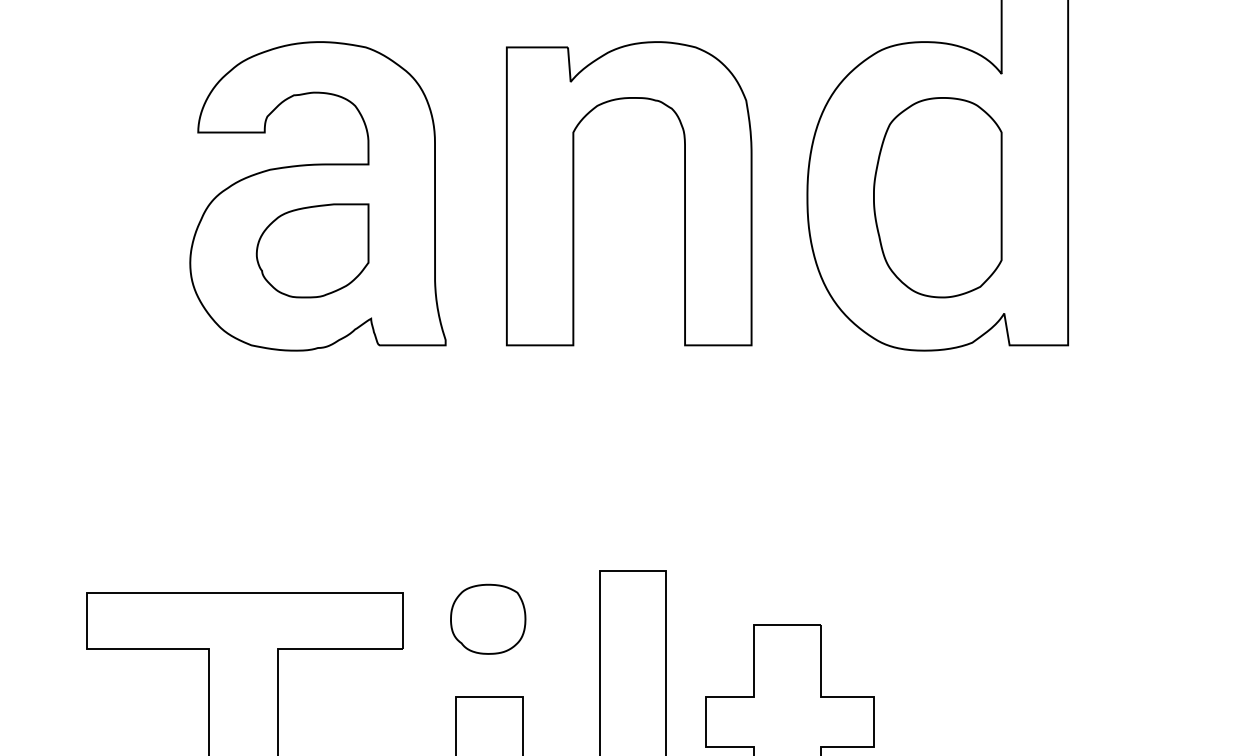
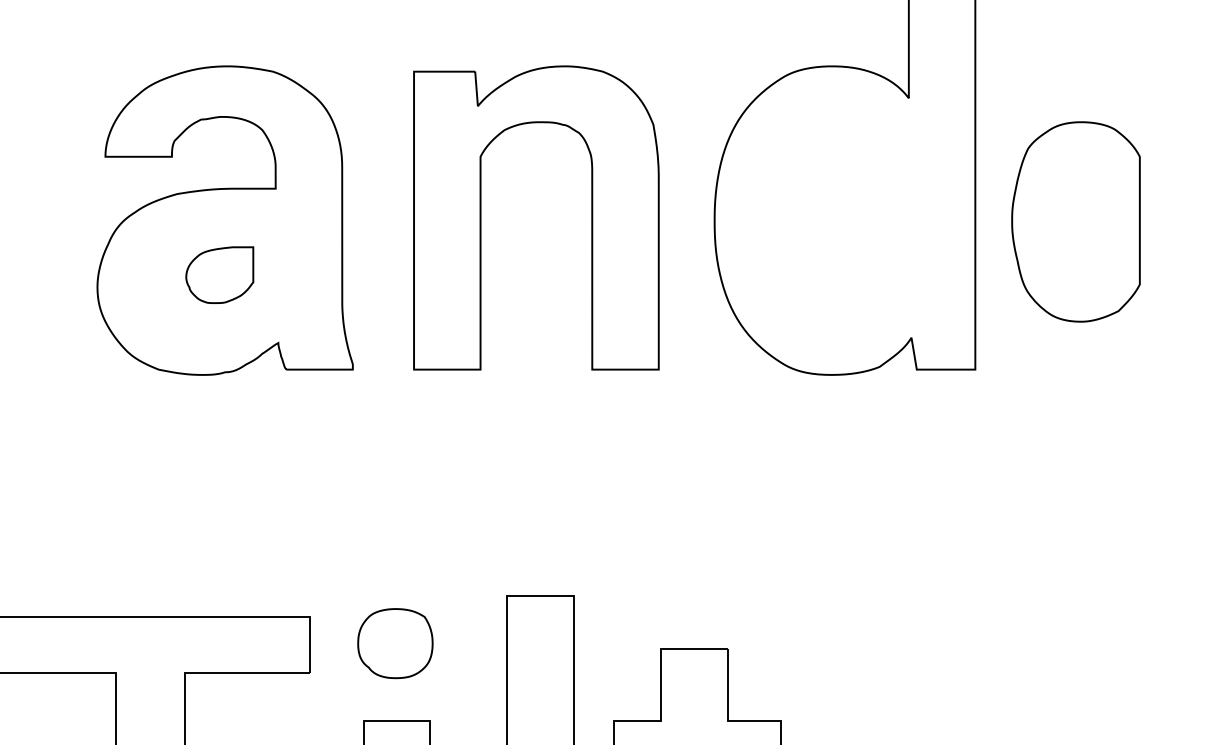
part: (937, 197) -> (1075, 221), moved
part: (312, 250) -> (219, 274), size x0.6

